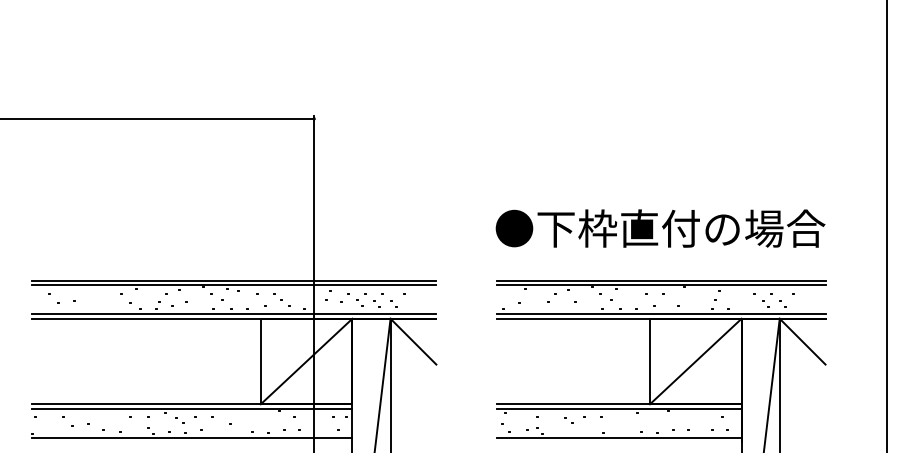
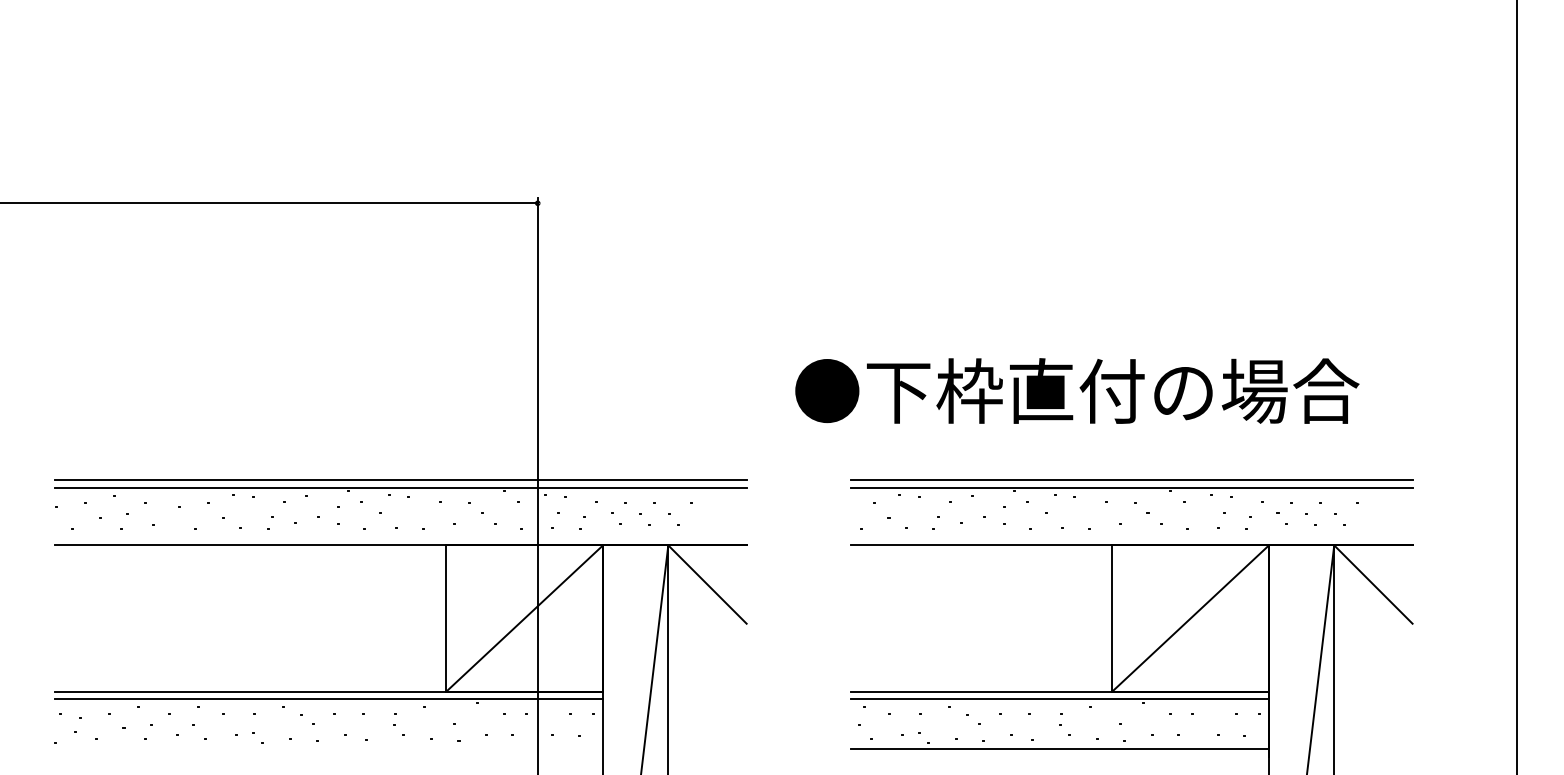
text: (660, 228) -> (1077, 390), moved
line: (233, 314) -> (399, 538), removed
line: (661, 314) -> (1131, 538), removed
line: (191, 437) -> (327, 748), removed

